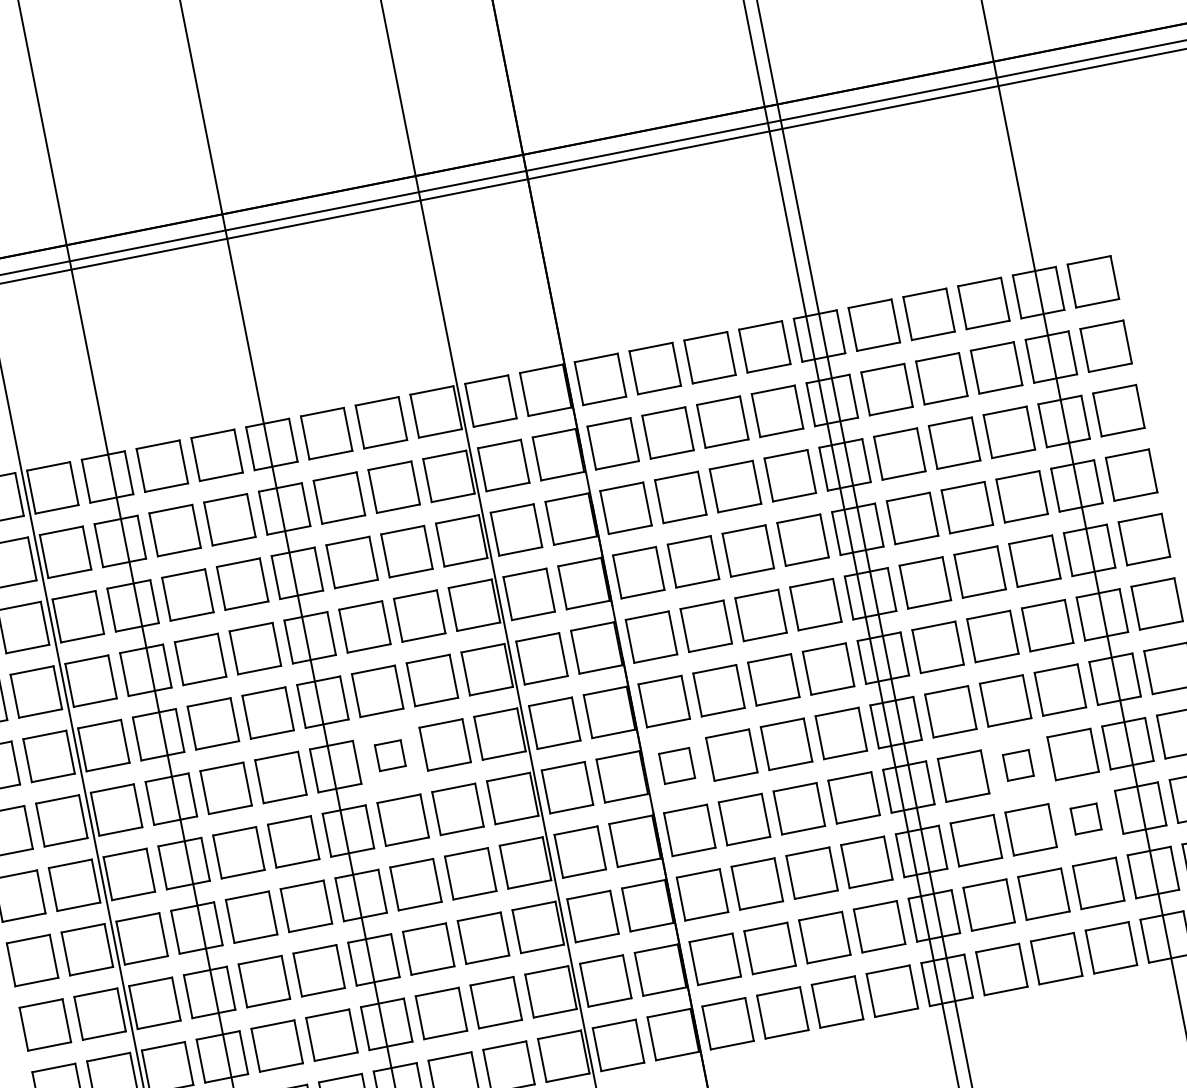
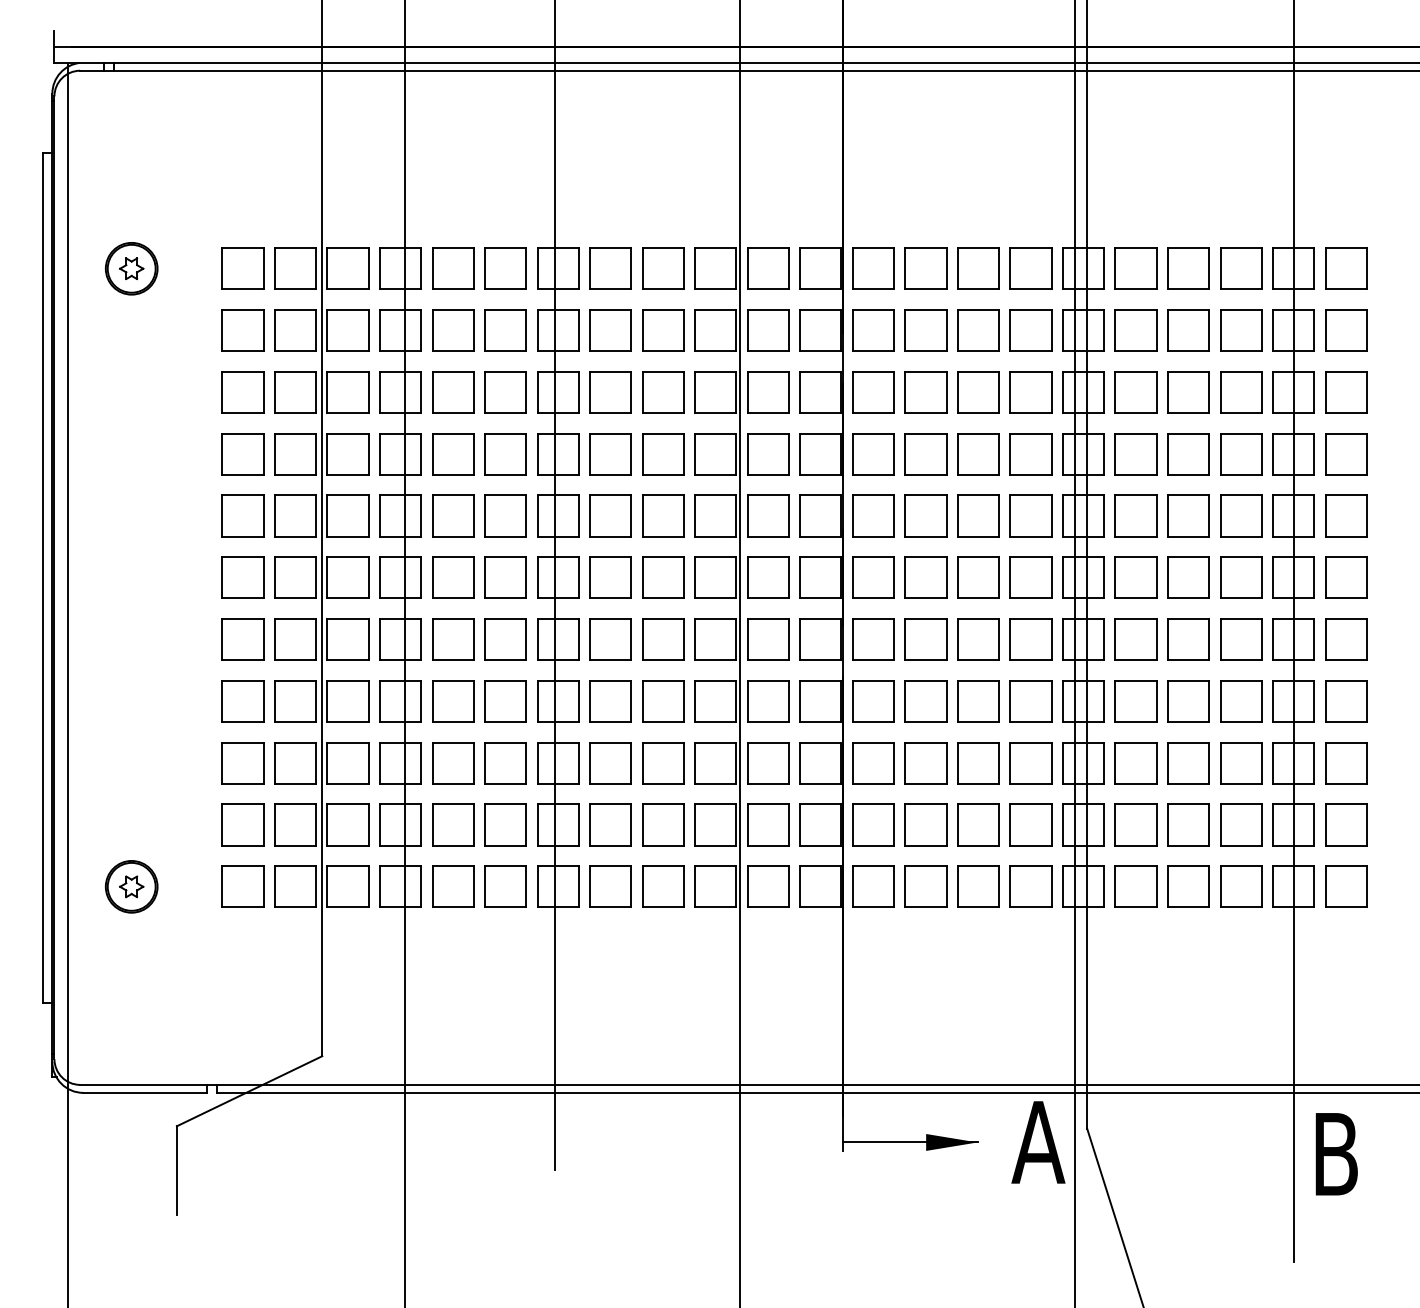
part: (390, 755) -> (610, 577), size x1.67
part: (677, 765) -> (873, 639), size x1.43
part: (1018, 765) -> (1188, 701), size x1.67
part: (1086, 819) -> (1241, 763), size x1.67

